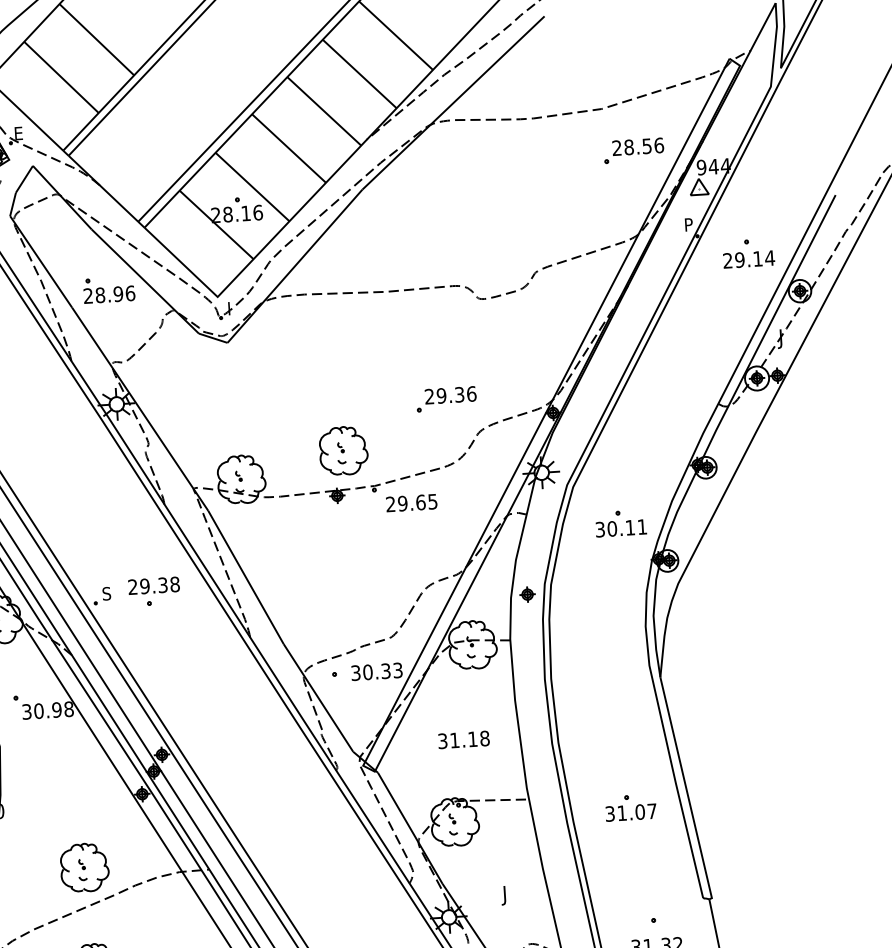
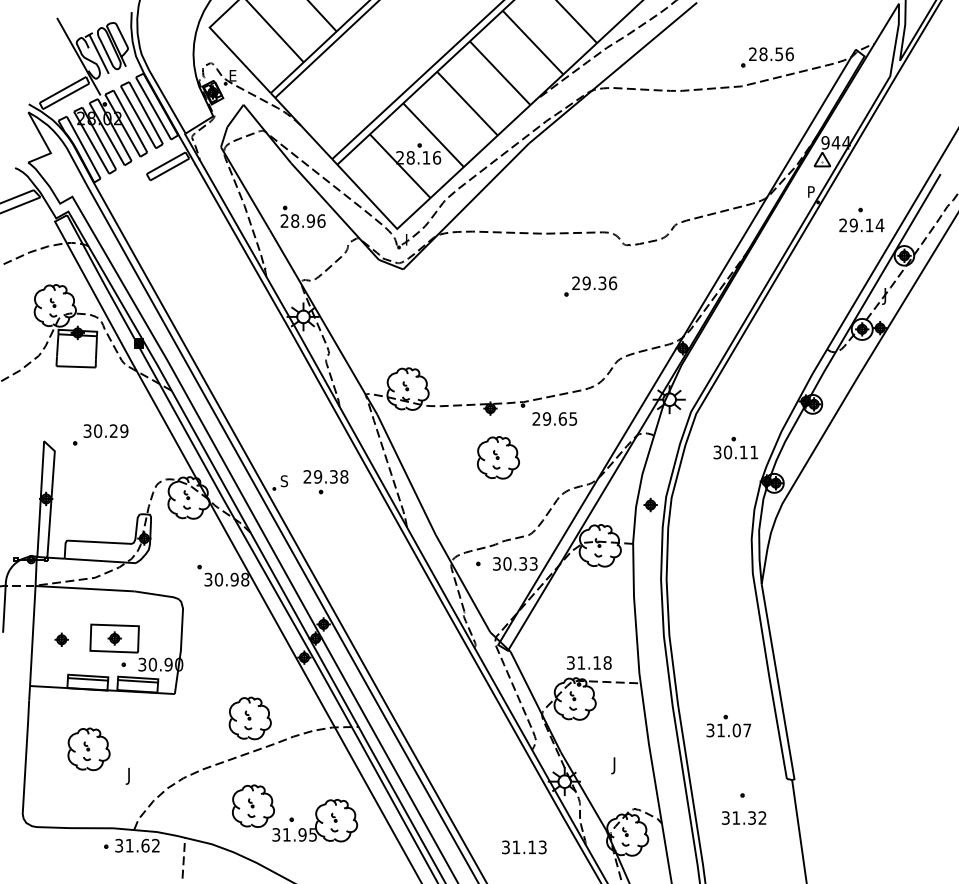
part: (633, 150) -> (767, 57), moved
part: (446, 399) -> (590, 286), moved
part: (343, 450) -> (498, 457), moved
text: (464, 739) -> (589, 662), moved
part: (630, 807) -> (728, 725), moved

